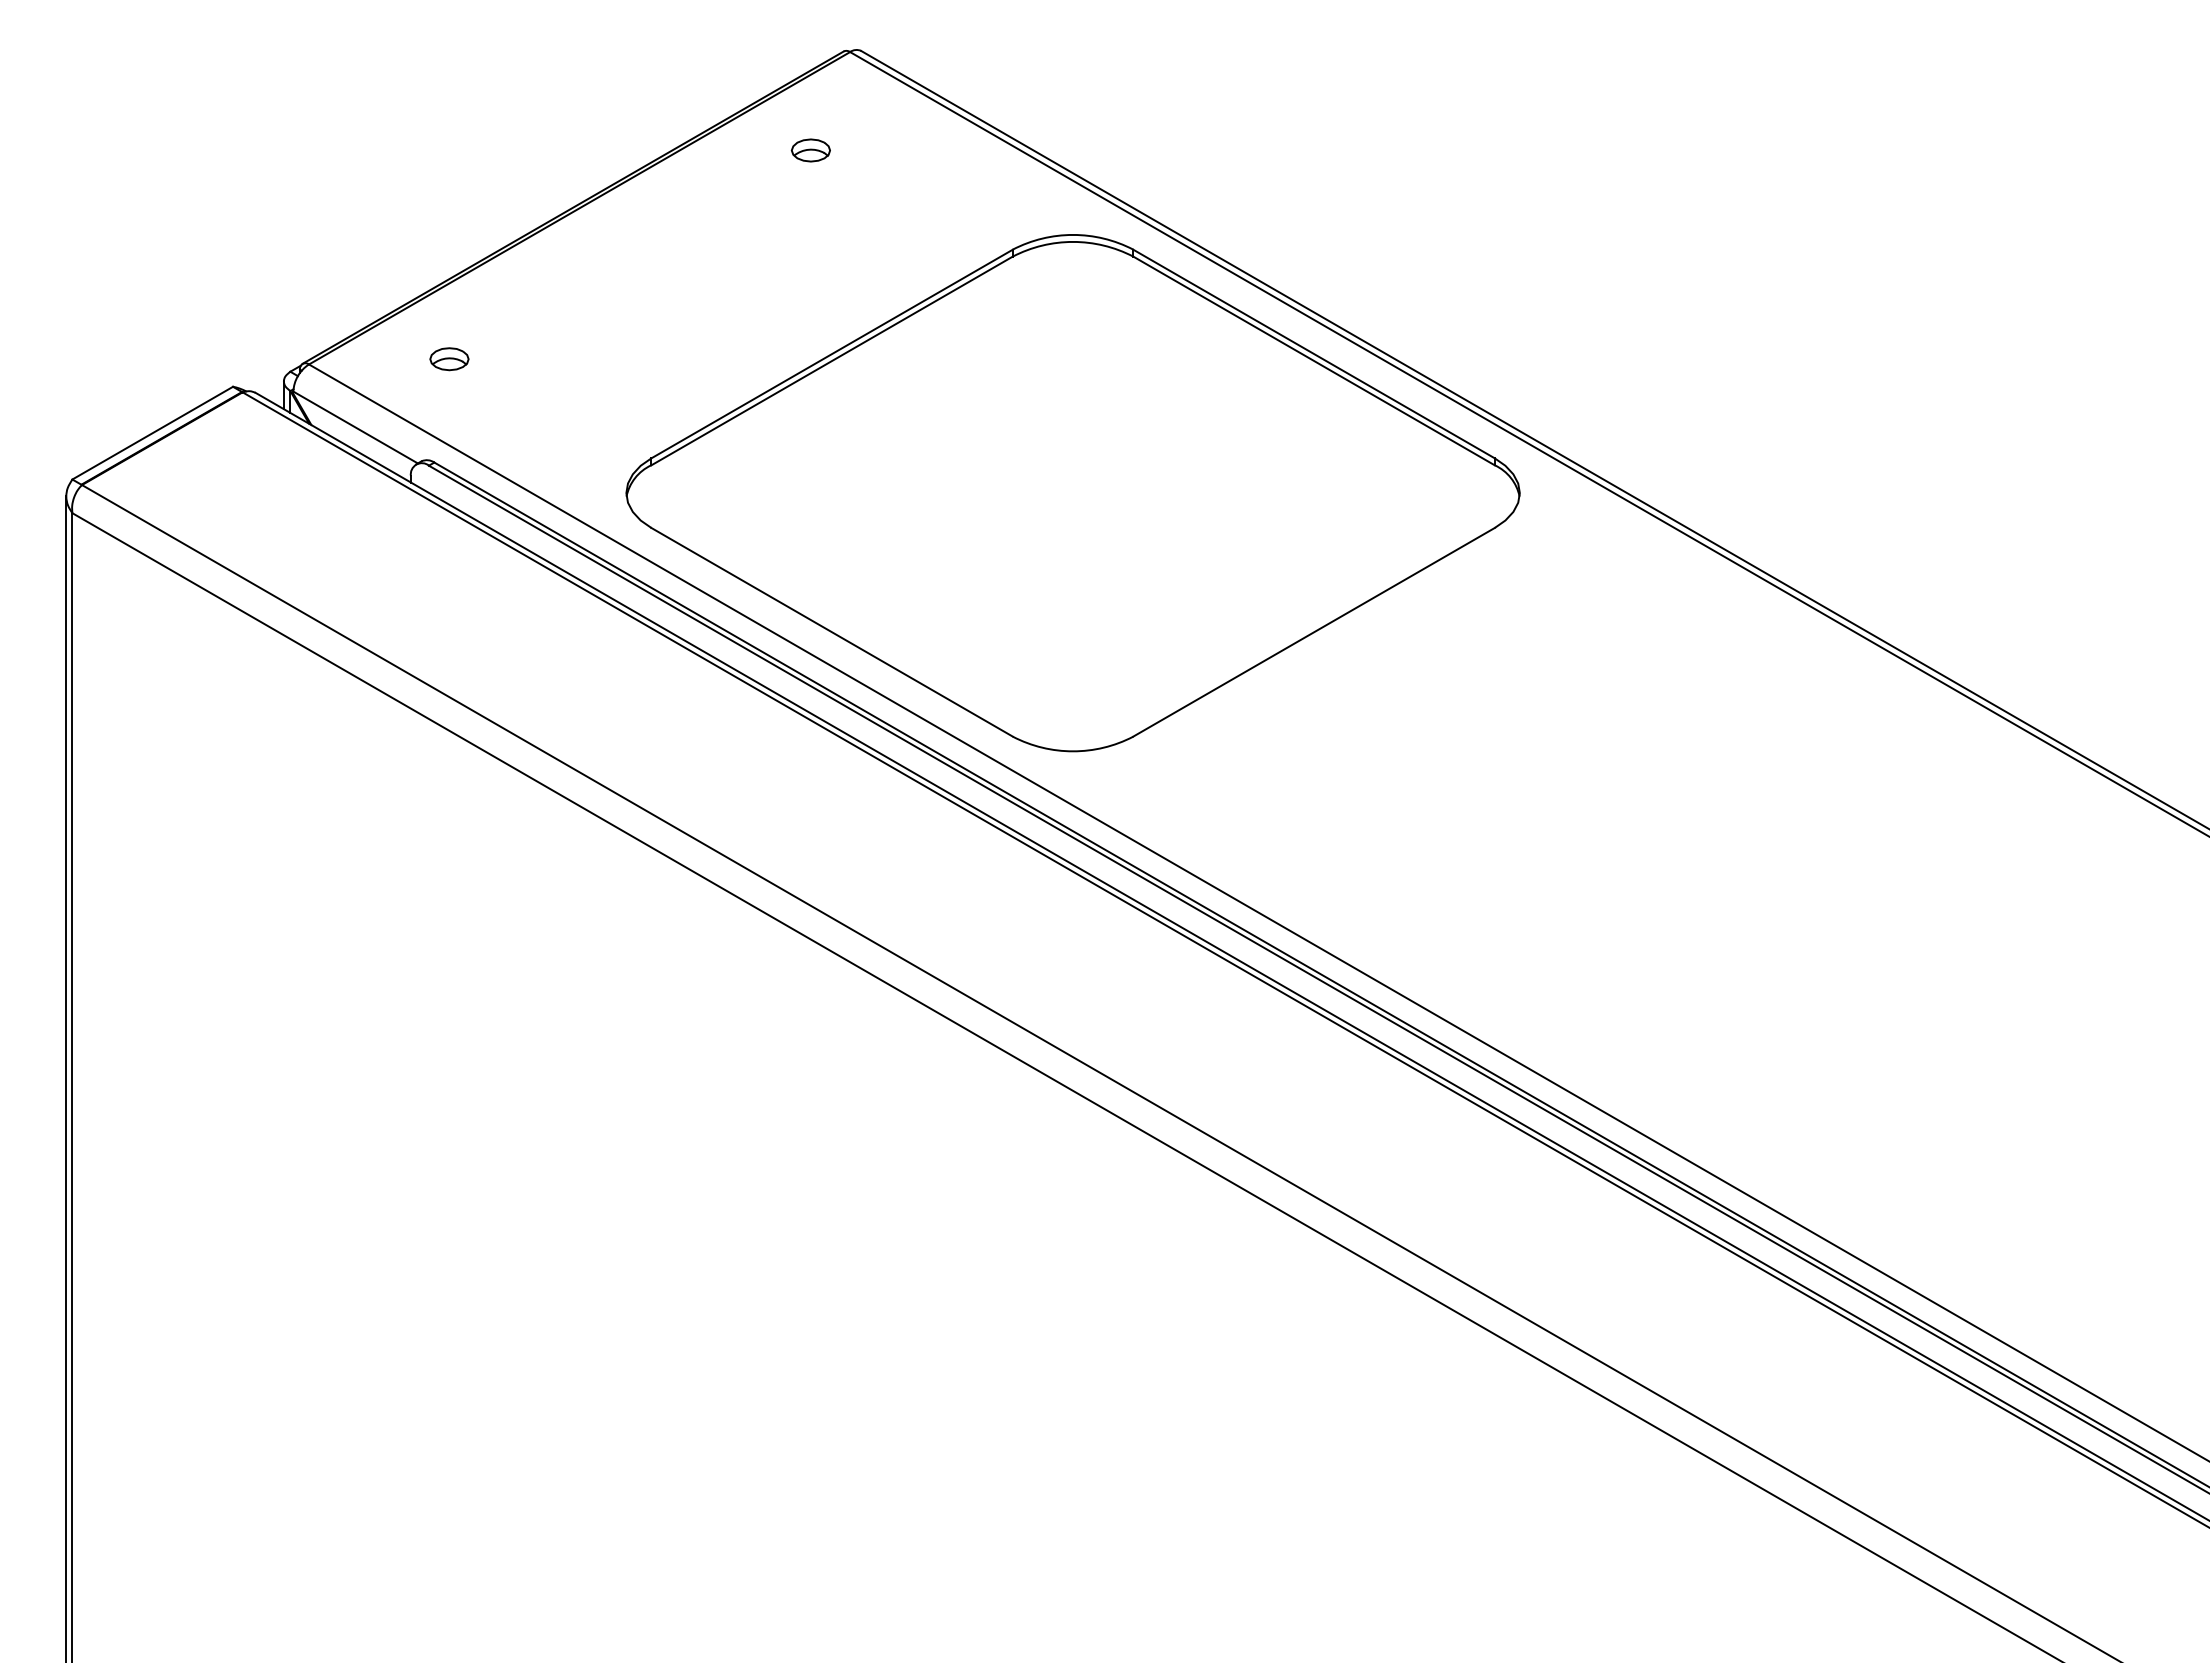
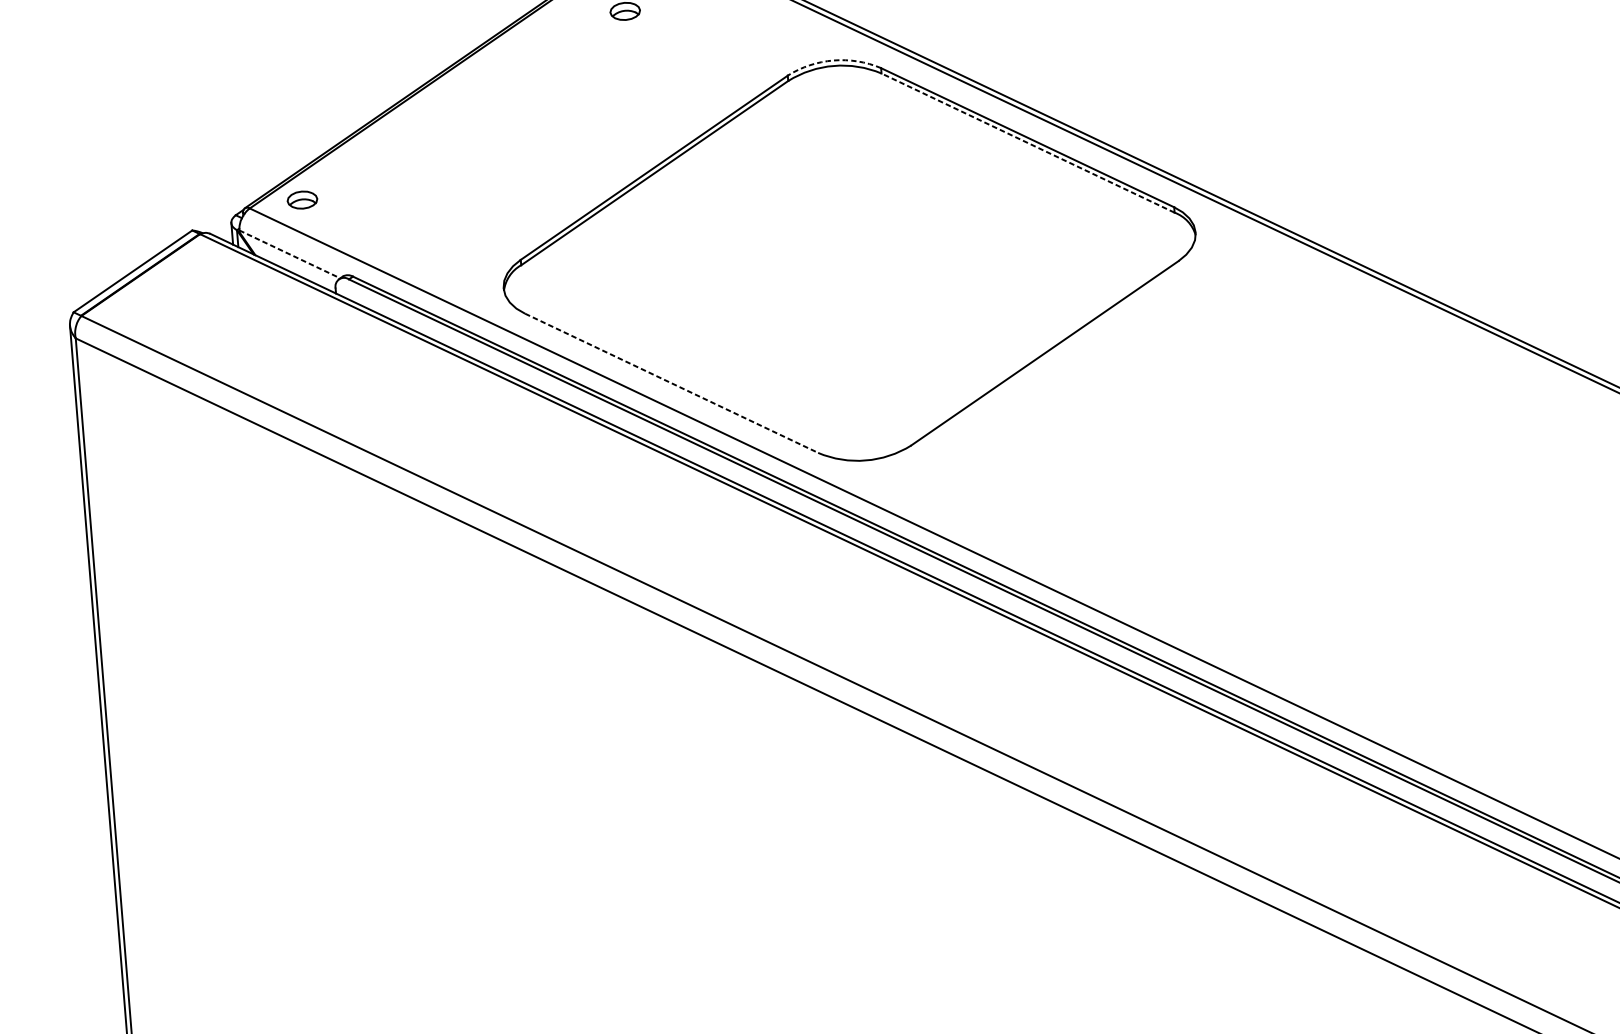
arc: (1073, 234) -> (833, 60), solid -> dashed
part: (449, 359) -> (302, 200), moved
line: (1314, 360) -> (1028, 142), solid -> dashed
line: (355, 427) -> (289, 254), solid -> dashed
line: (832, 632) -> (671, 383), solid -> dashed

